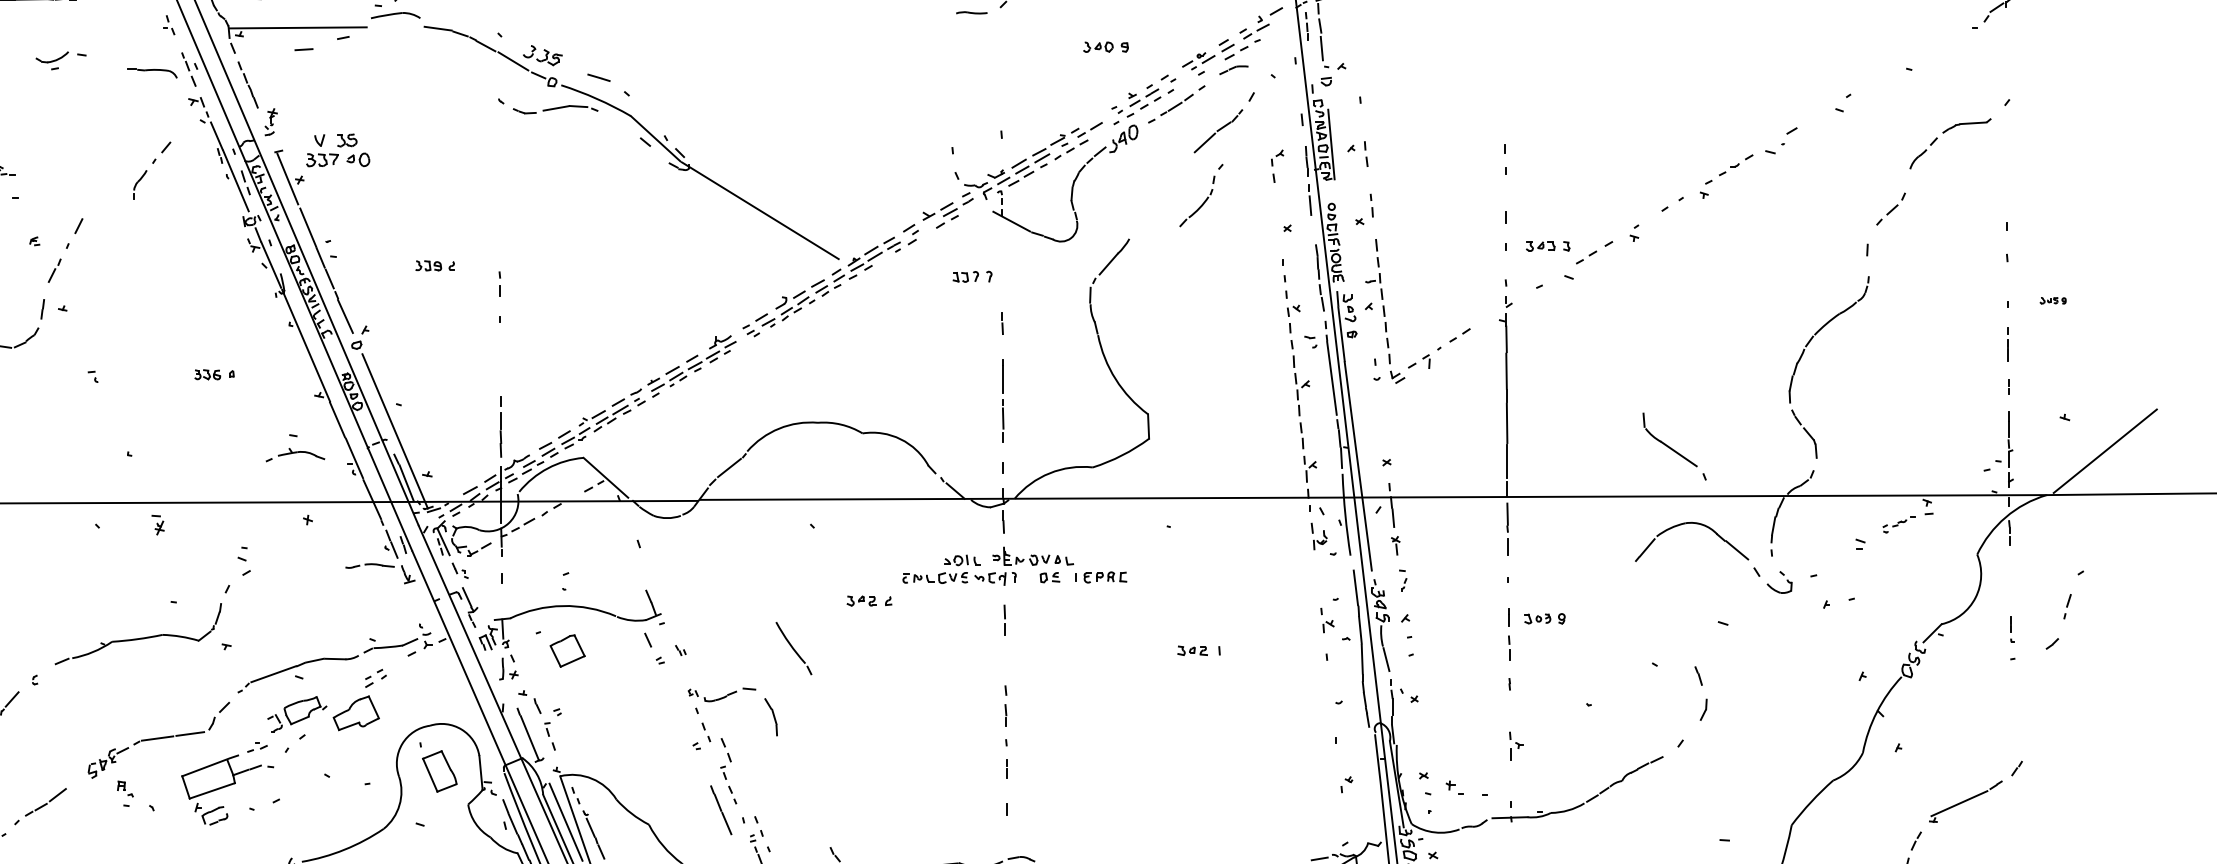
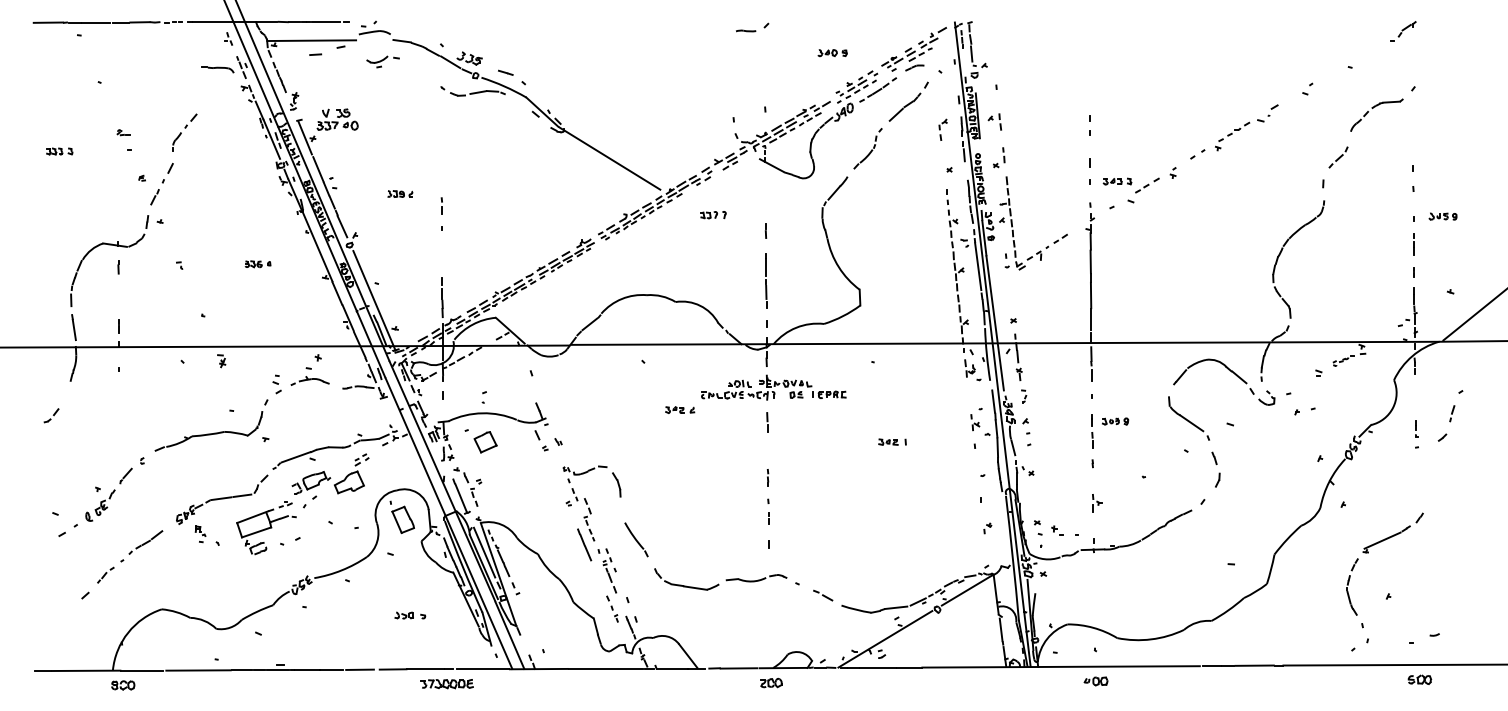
part: (60, 60) -> (382, 61), moved
part: (151, 170) -> (184, 132), moved
part: (1200, 195) -> (867, 148), moved
part: (972, 277) -> (713, 215), moved
part: (2052, 300) -> (1442, 216), size x1.67
part: (1673, 446) -> (1188, 418), moved
part: (294, 448) -> (309, 376), moved
line: (794, 648) -> (636, 539), moved
part: (1005, 705) -> (767, 477), size x0.62

